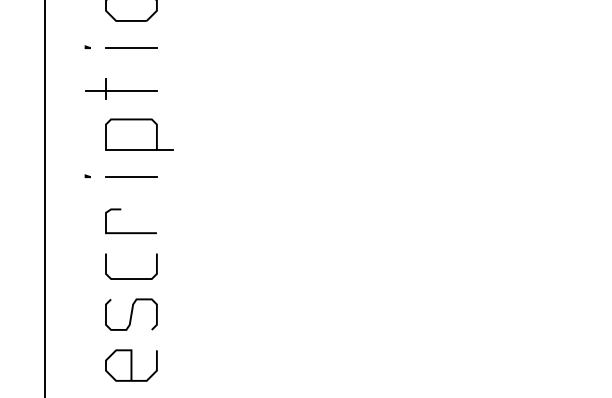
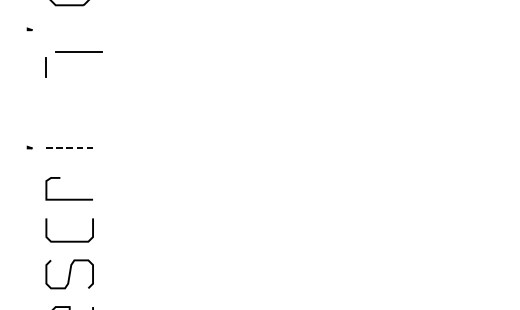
line: (131, 47) -> (78, 51), moved
line: (120, 90) -> (59, 68), removed
curve: (139, 120) -> (77, 96), removed
line: (130, 177) -> (68, 148), solid -> dashed

